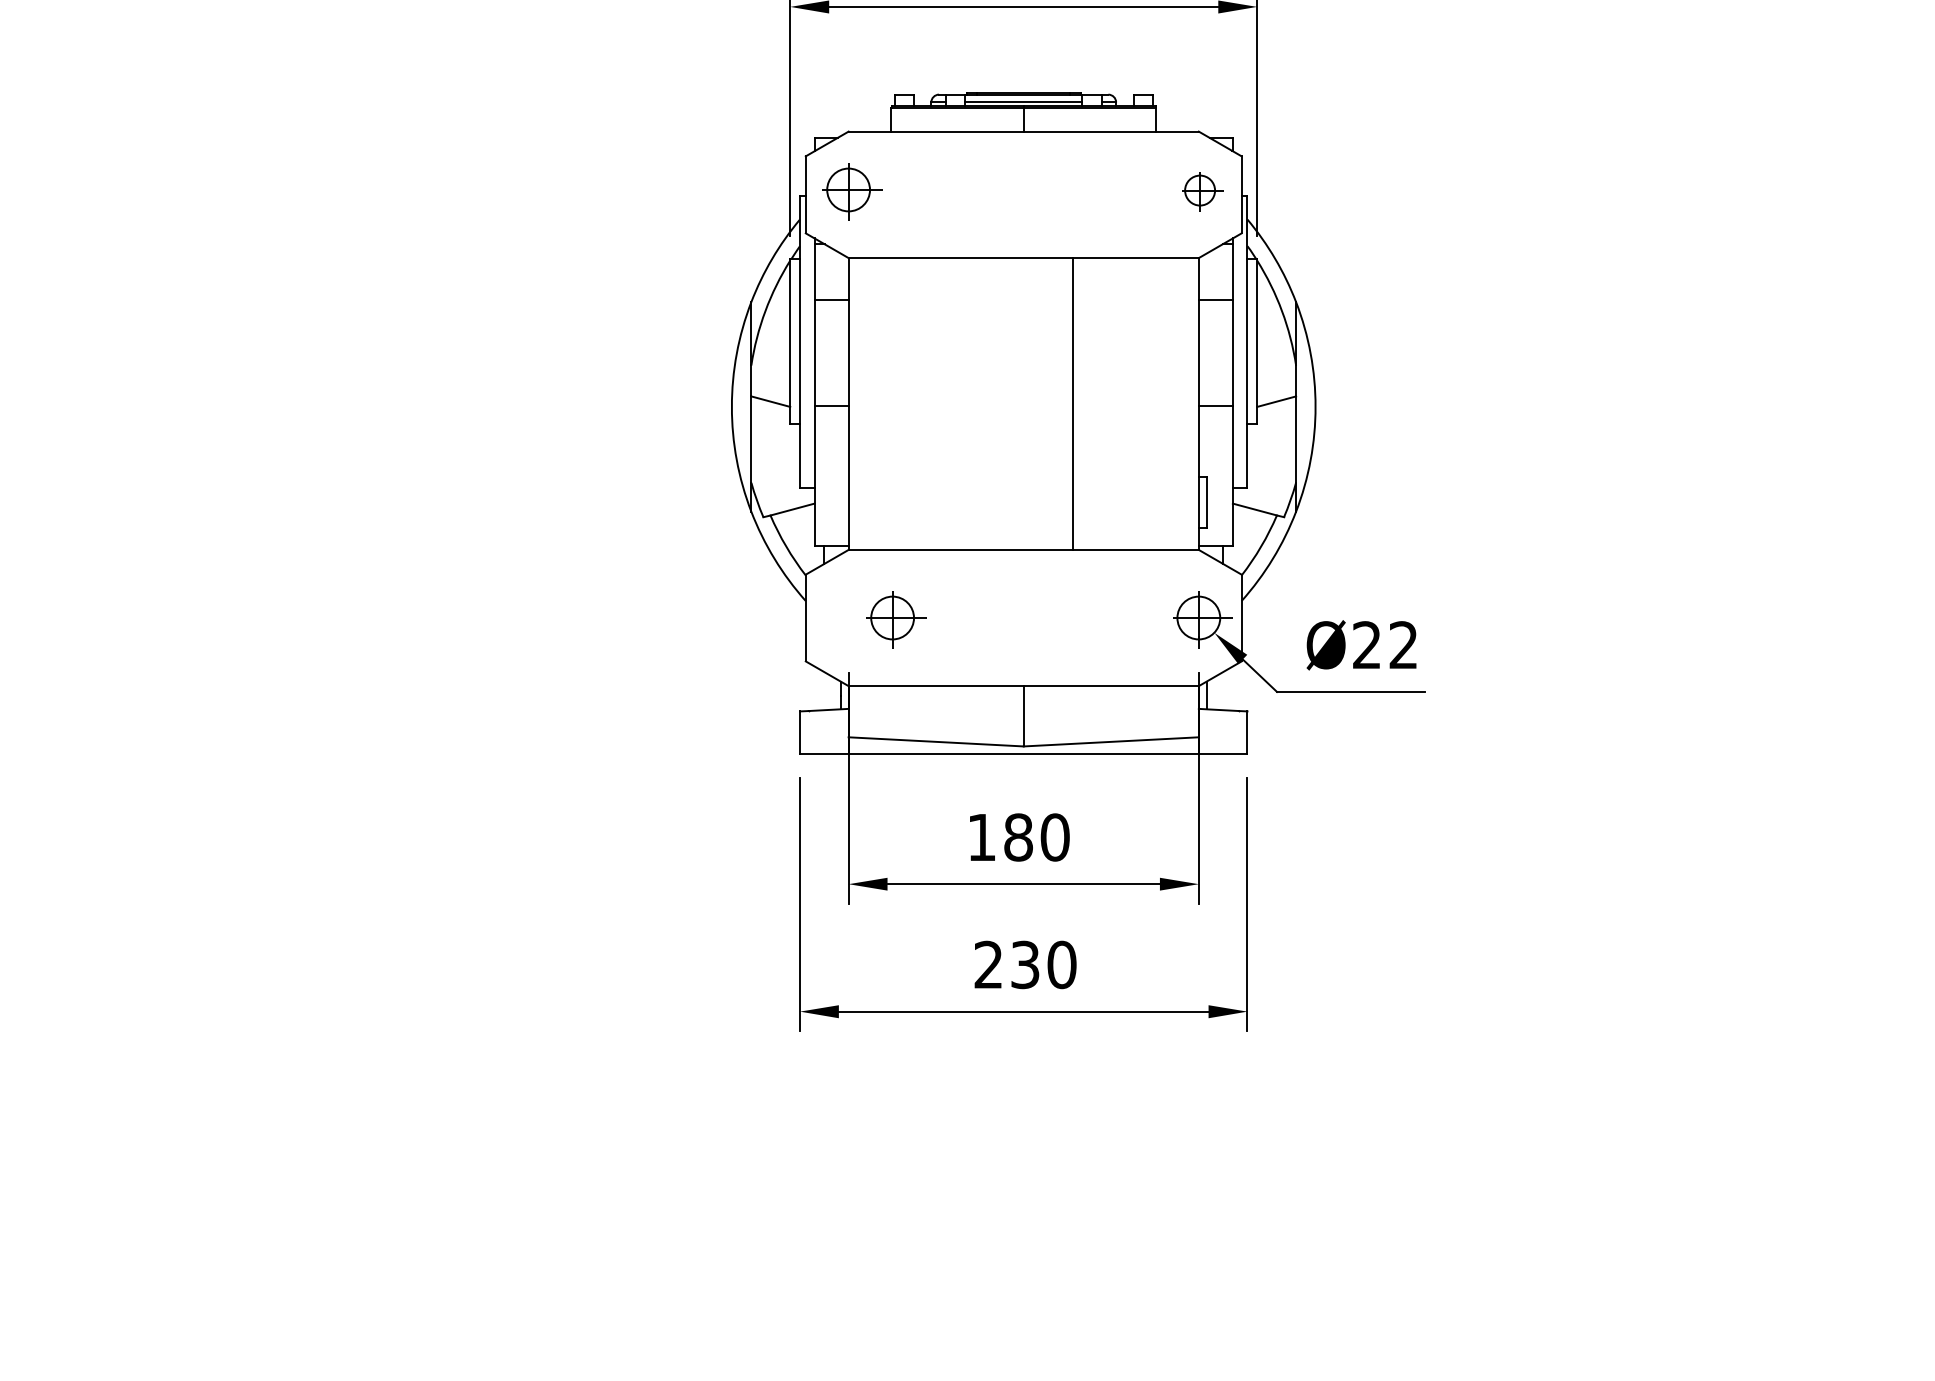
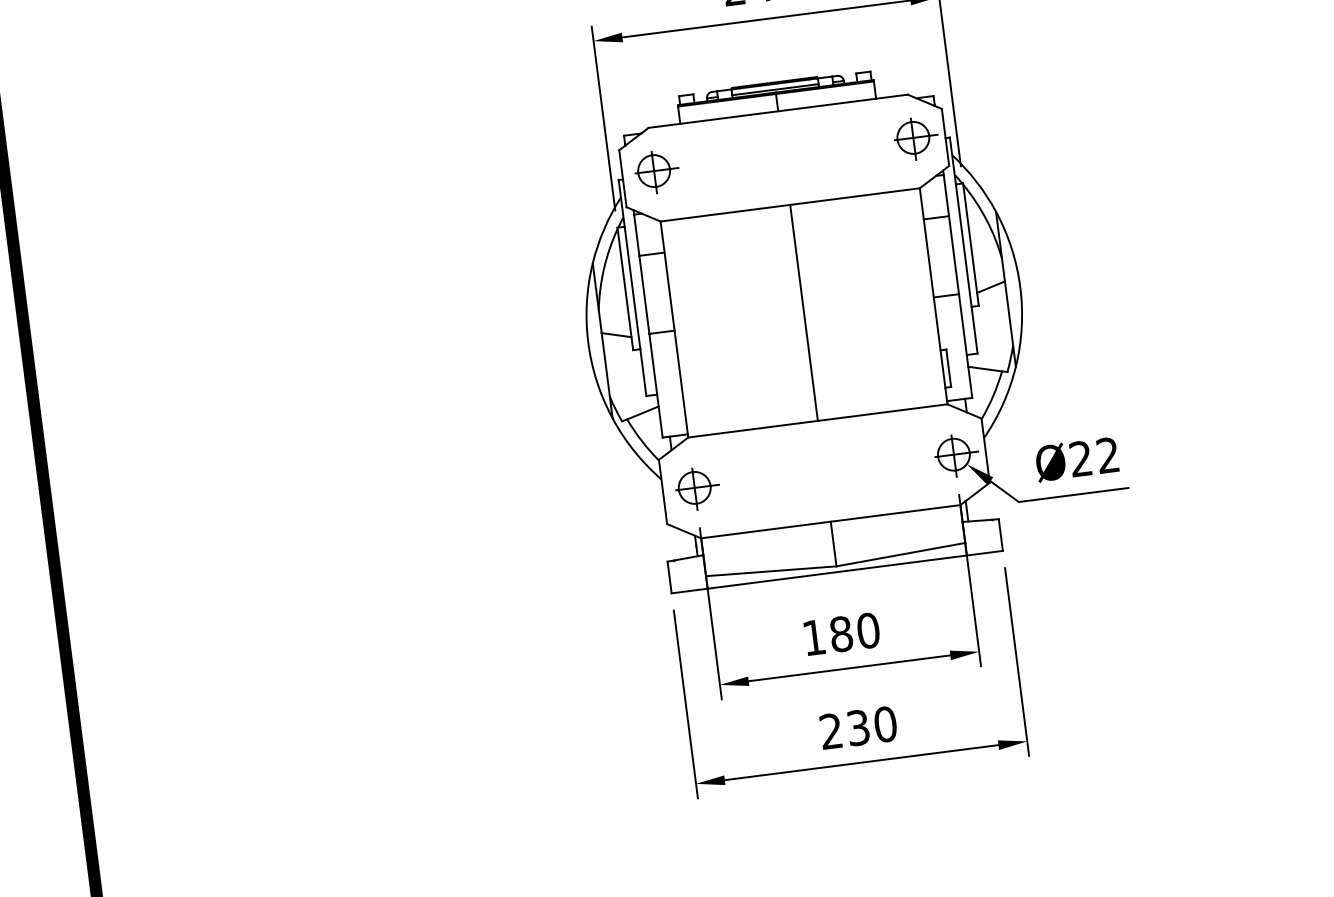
part: (1202, 191) -> (916, 138), size x1.43
line: (1072, 403) -> (803, 312), moved
part: (896, 619) -> (697, 488), moved

